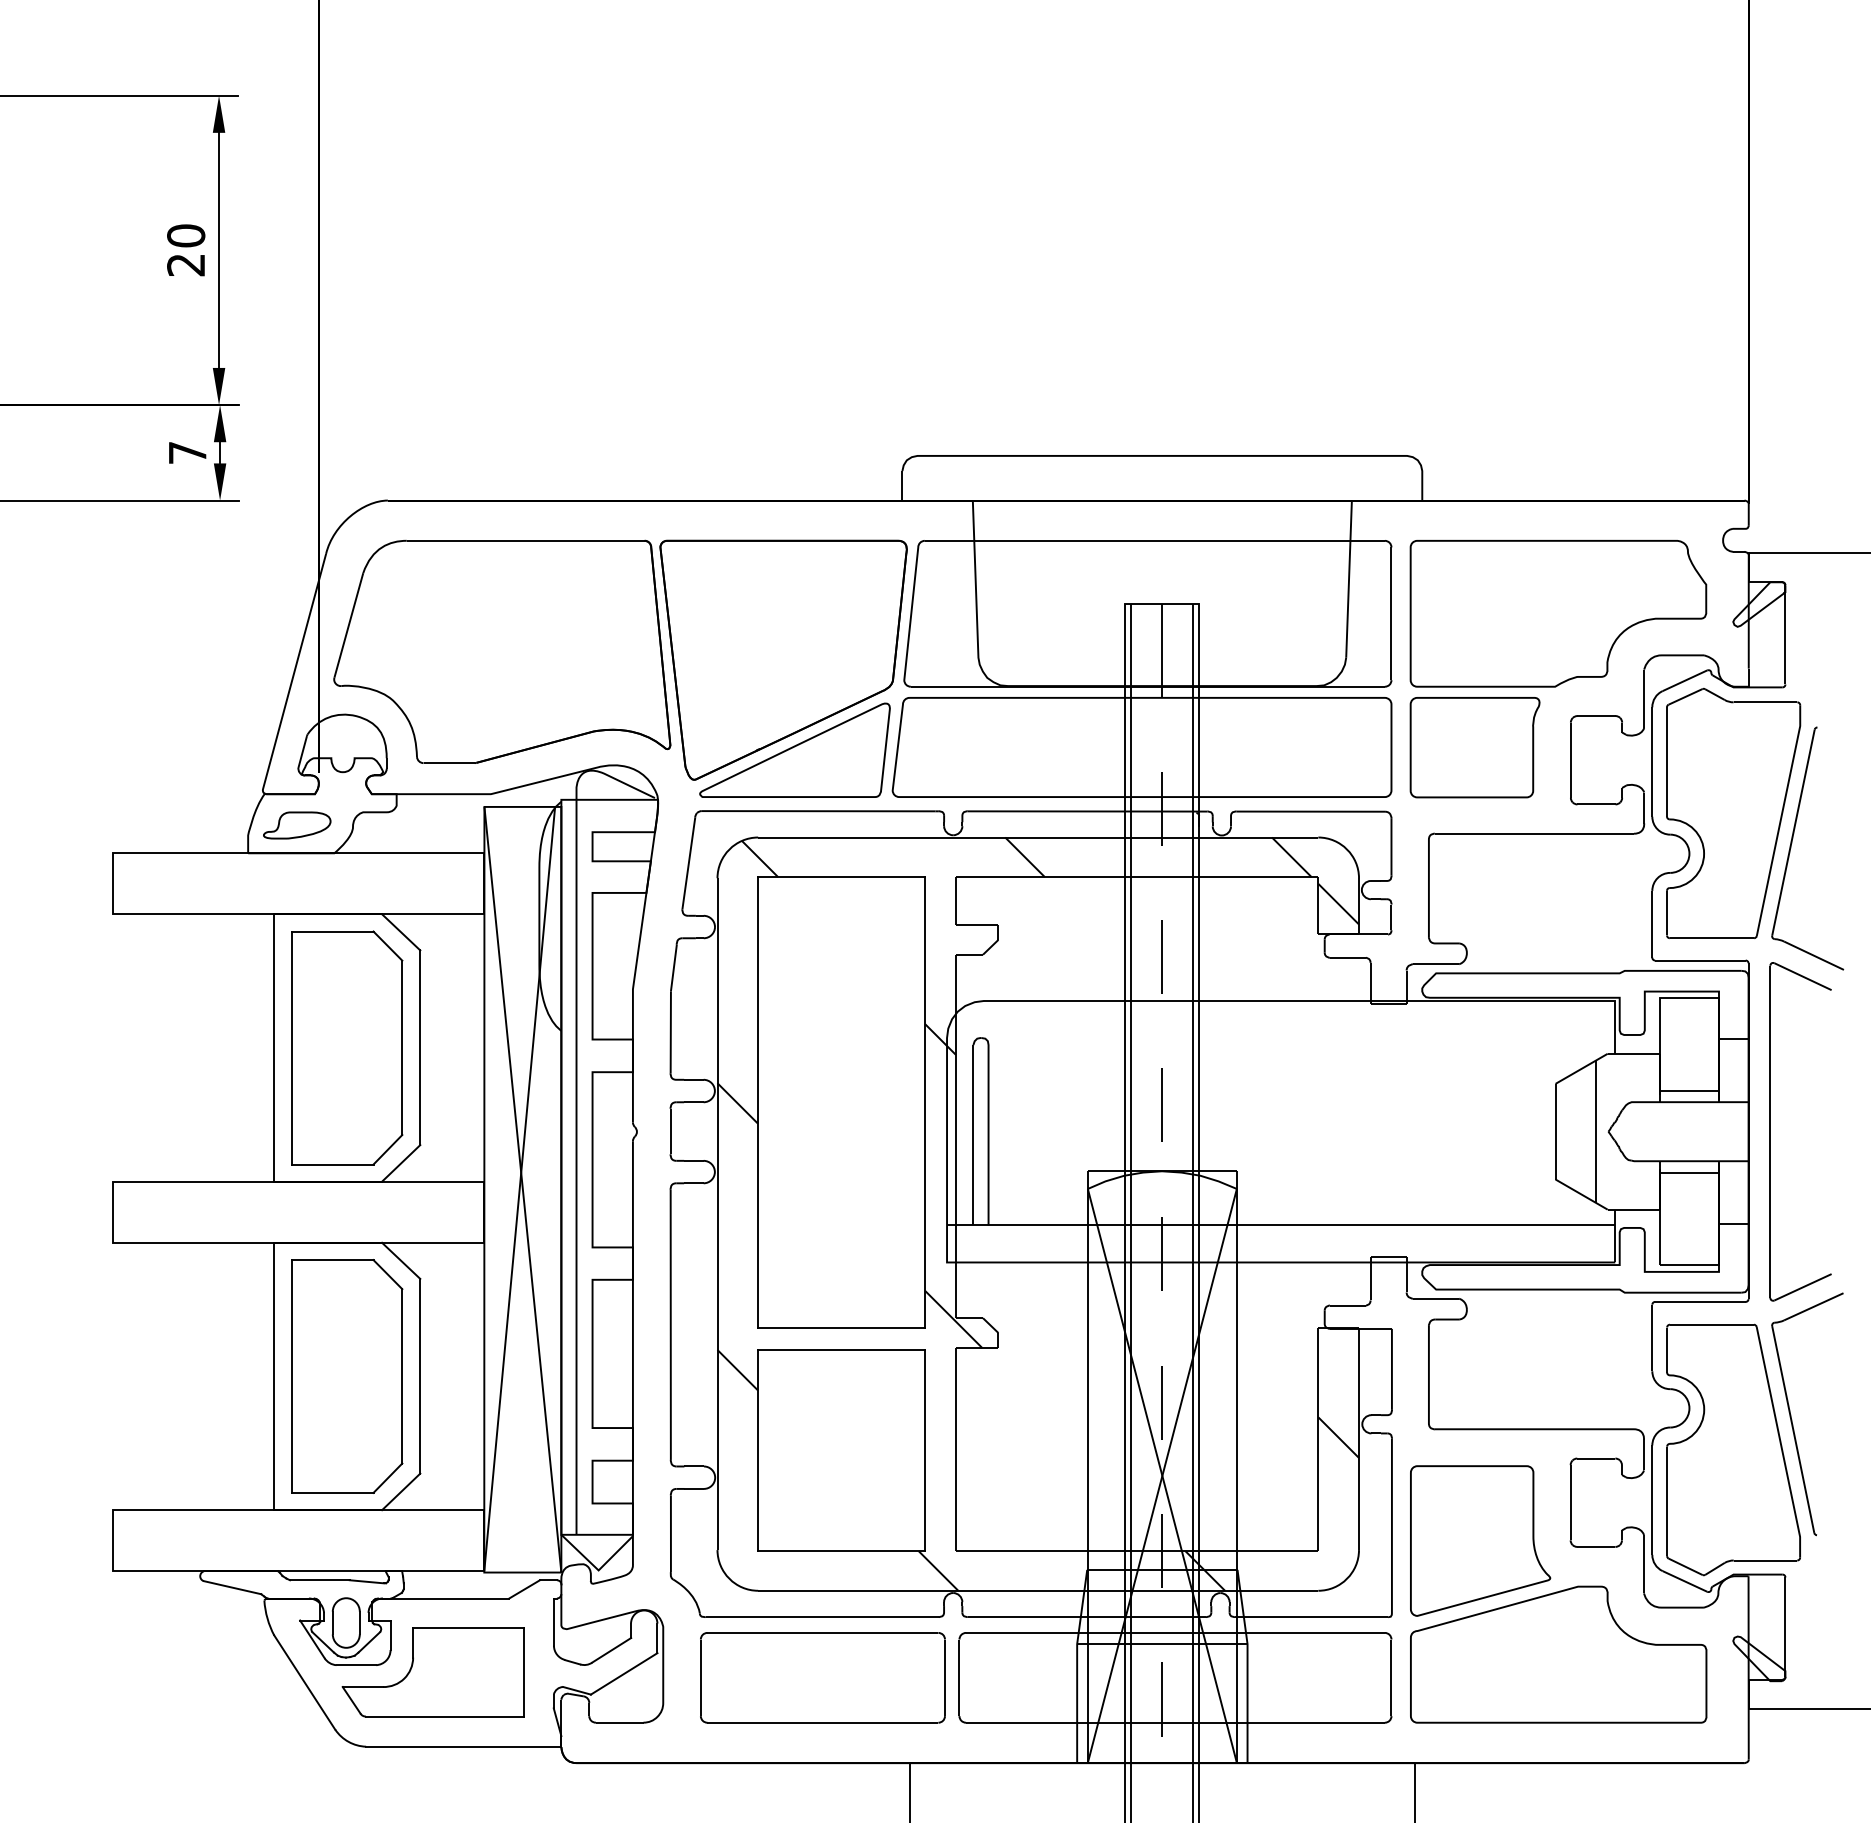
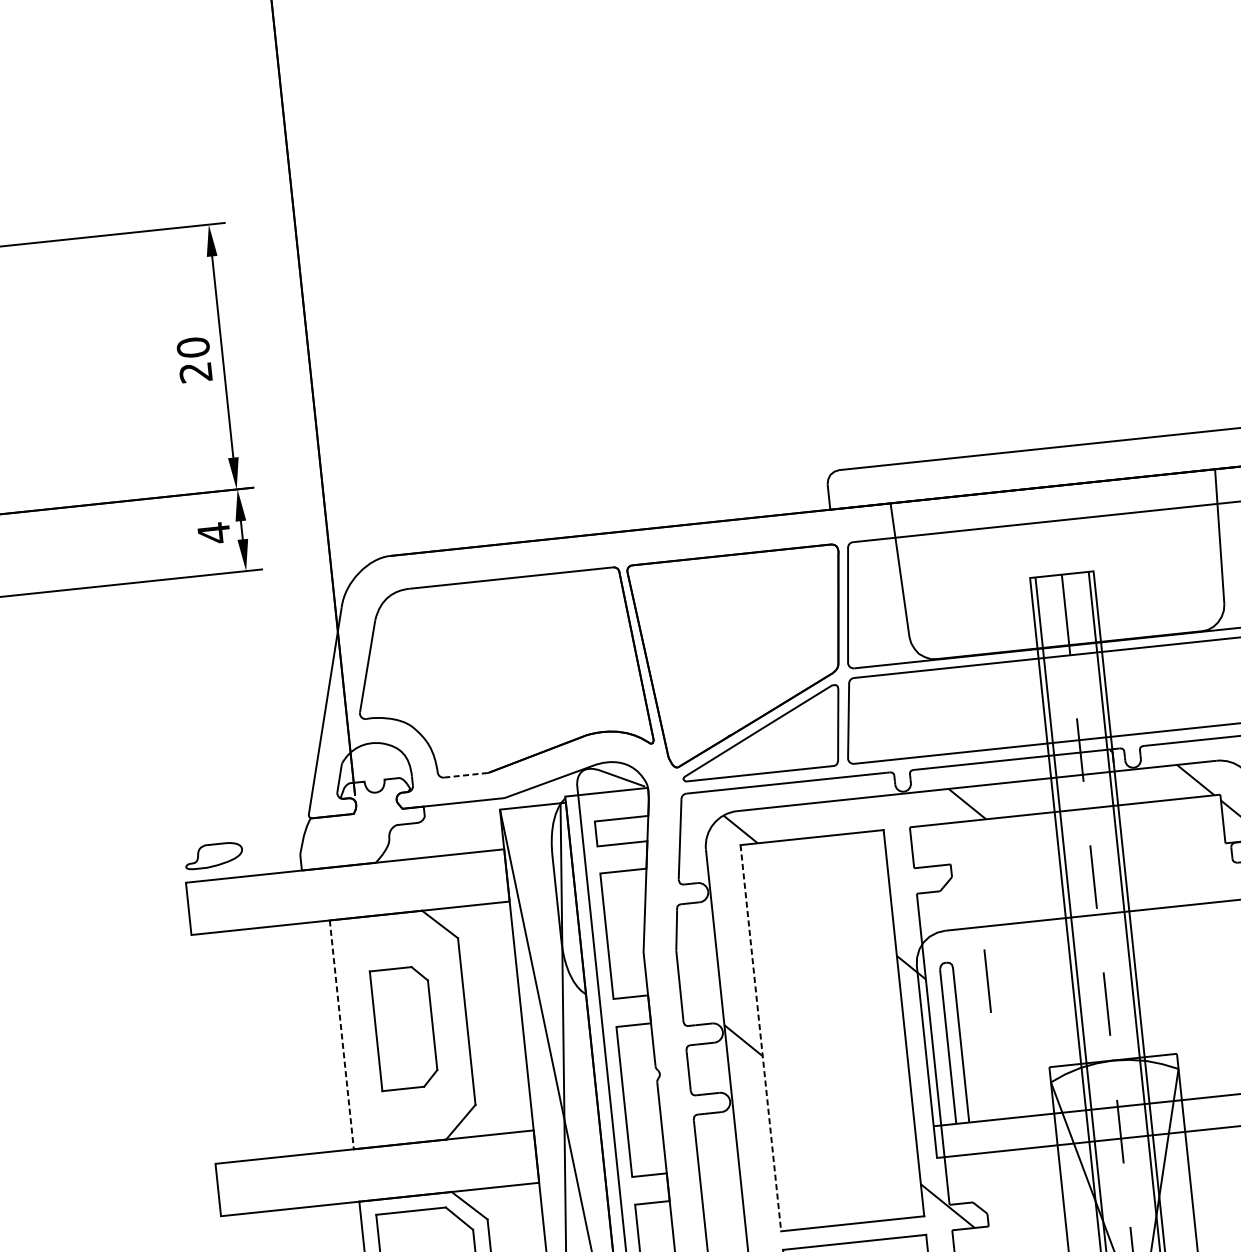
text: (187, 452) -> (213, 532), 7 -> 4
line: (449, 763) -> (466, 775), solid -> dashed
part: (297, 825) -> (214, 855), moved
line: (274, 1047) -> (341, 1034), solid -> dashed
part: (347, 1047) -> (404, 1027), size x0.6
line: (1026, 1063) -> (987, 980), added
line: (758, 1102) -> (761, 1037), solid -> dashed

